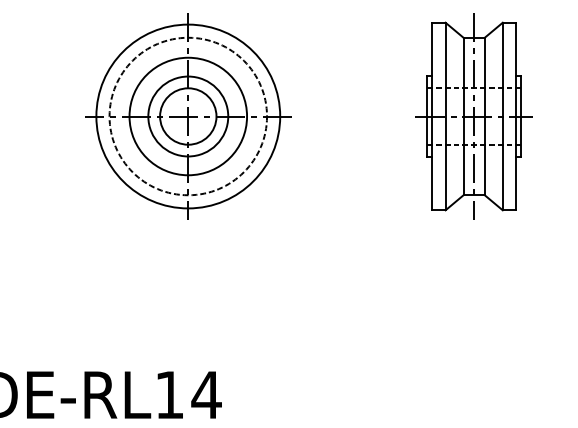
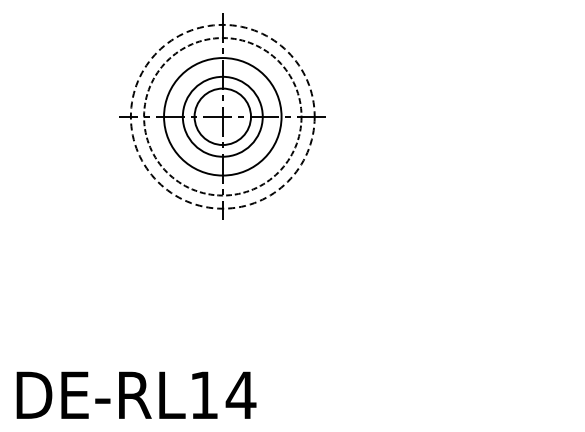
circle: (187, 116) -> (222, 116), solid -> dashed
part: (473, 116) -> (508, 116), removed

